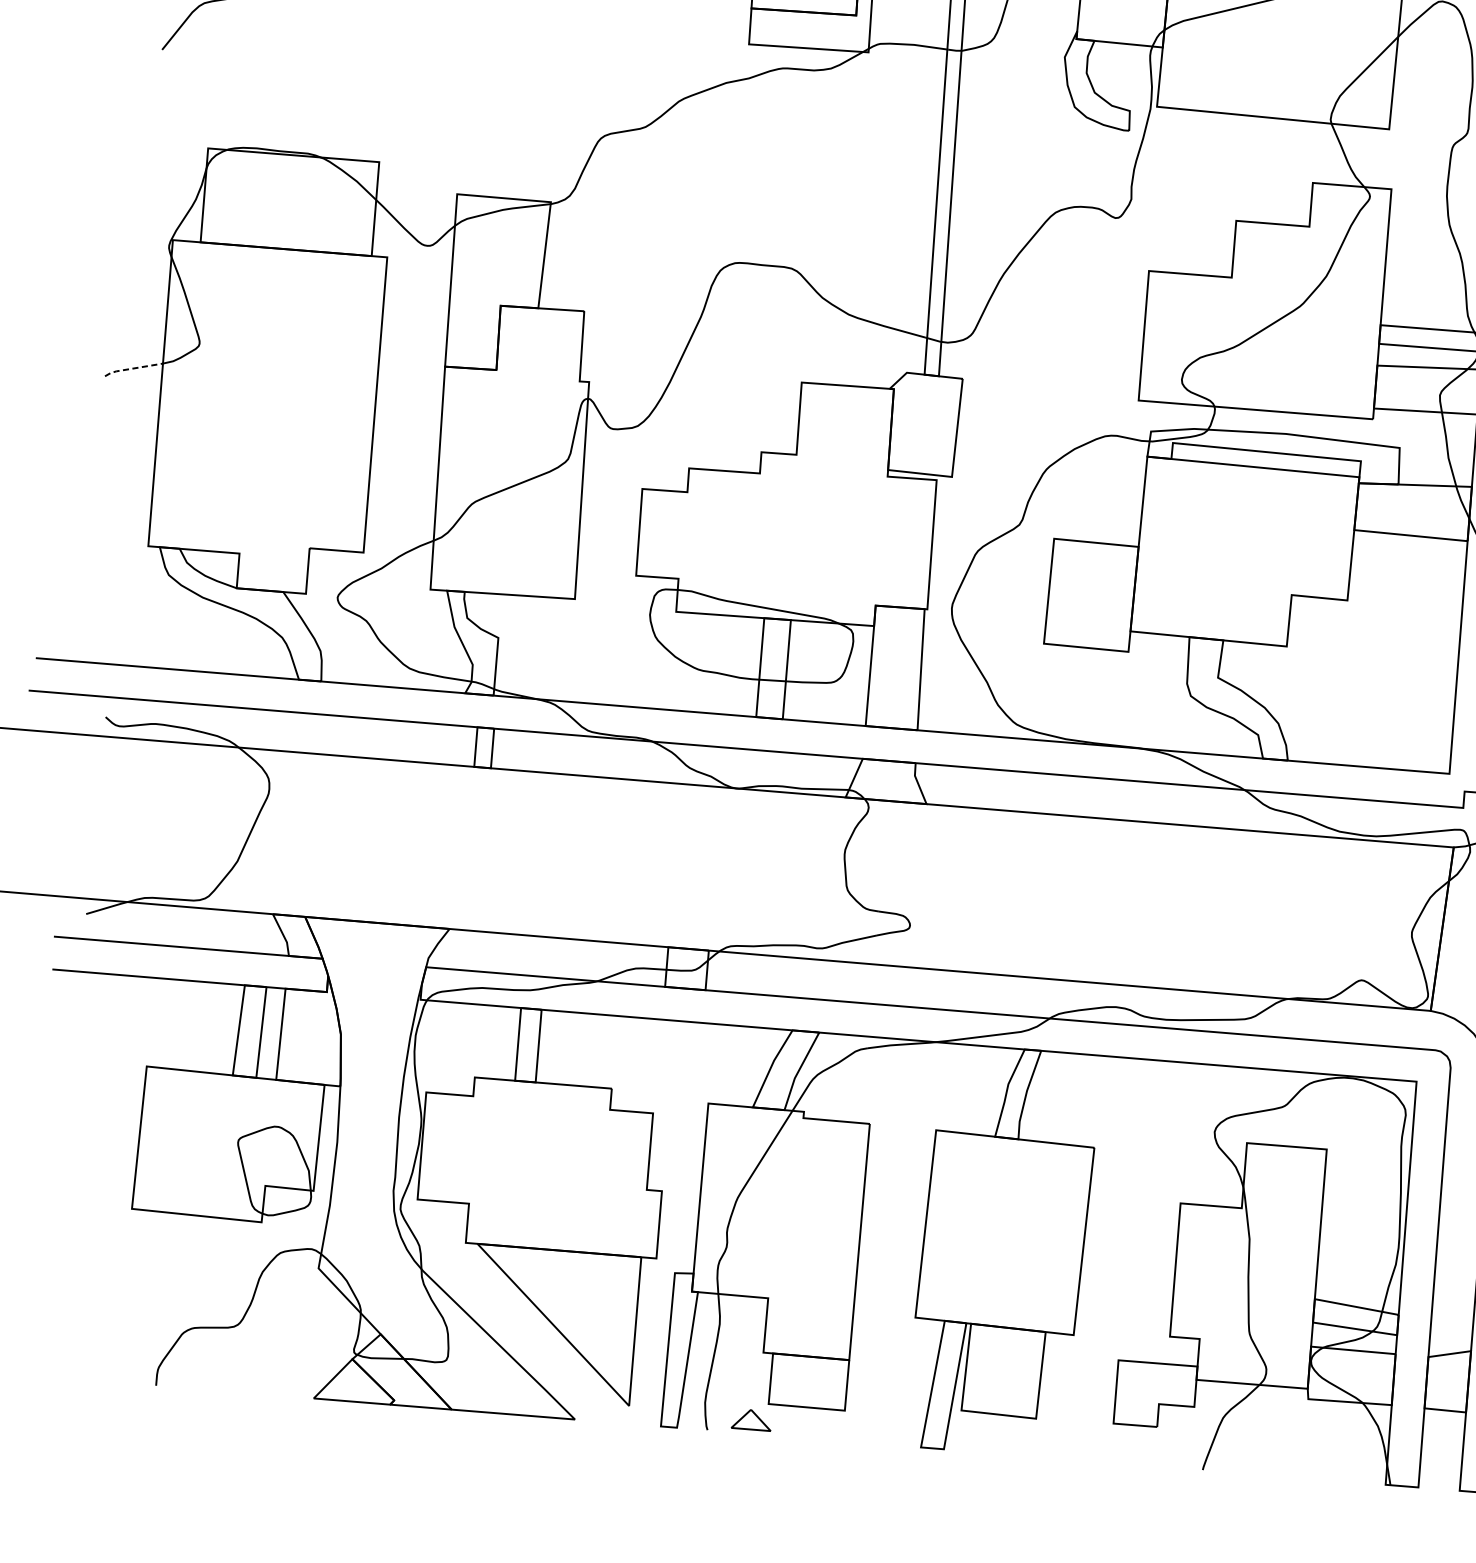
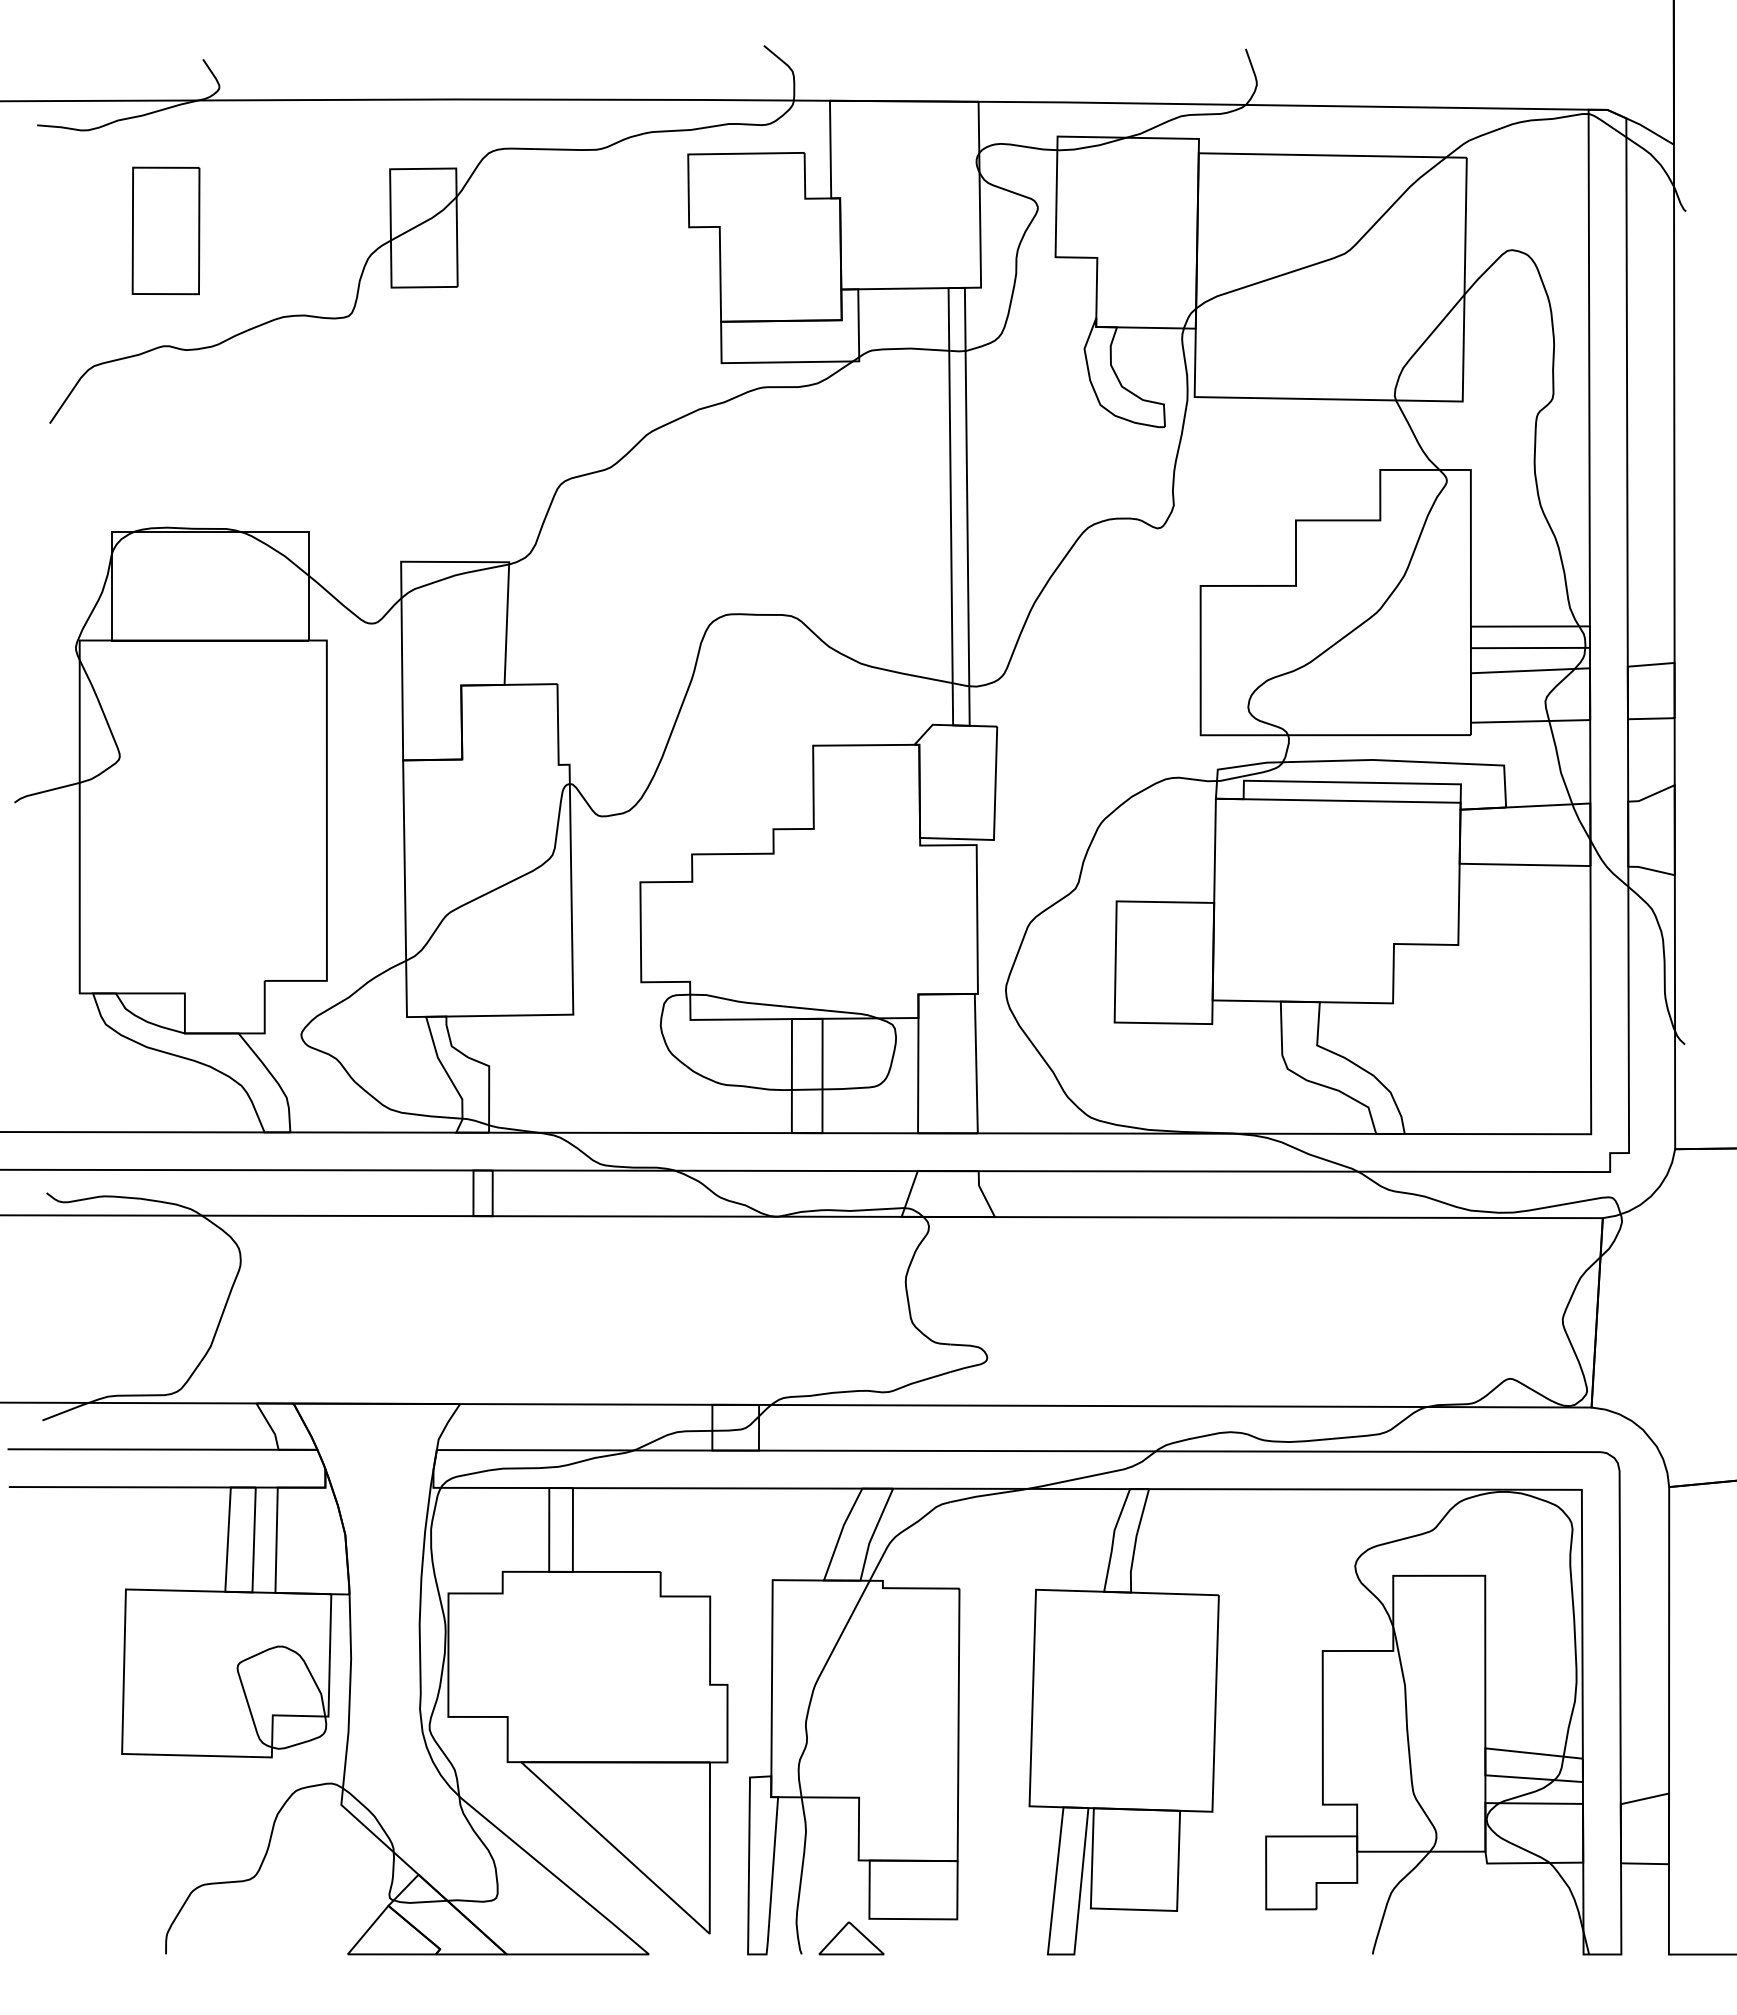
line: (132, 368) -> (45, 791), dashed -> solid
part: (751, 1419) -> (851, 1938), size x1.43

